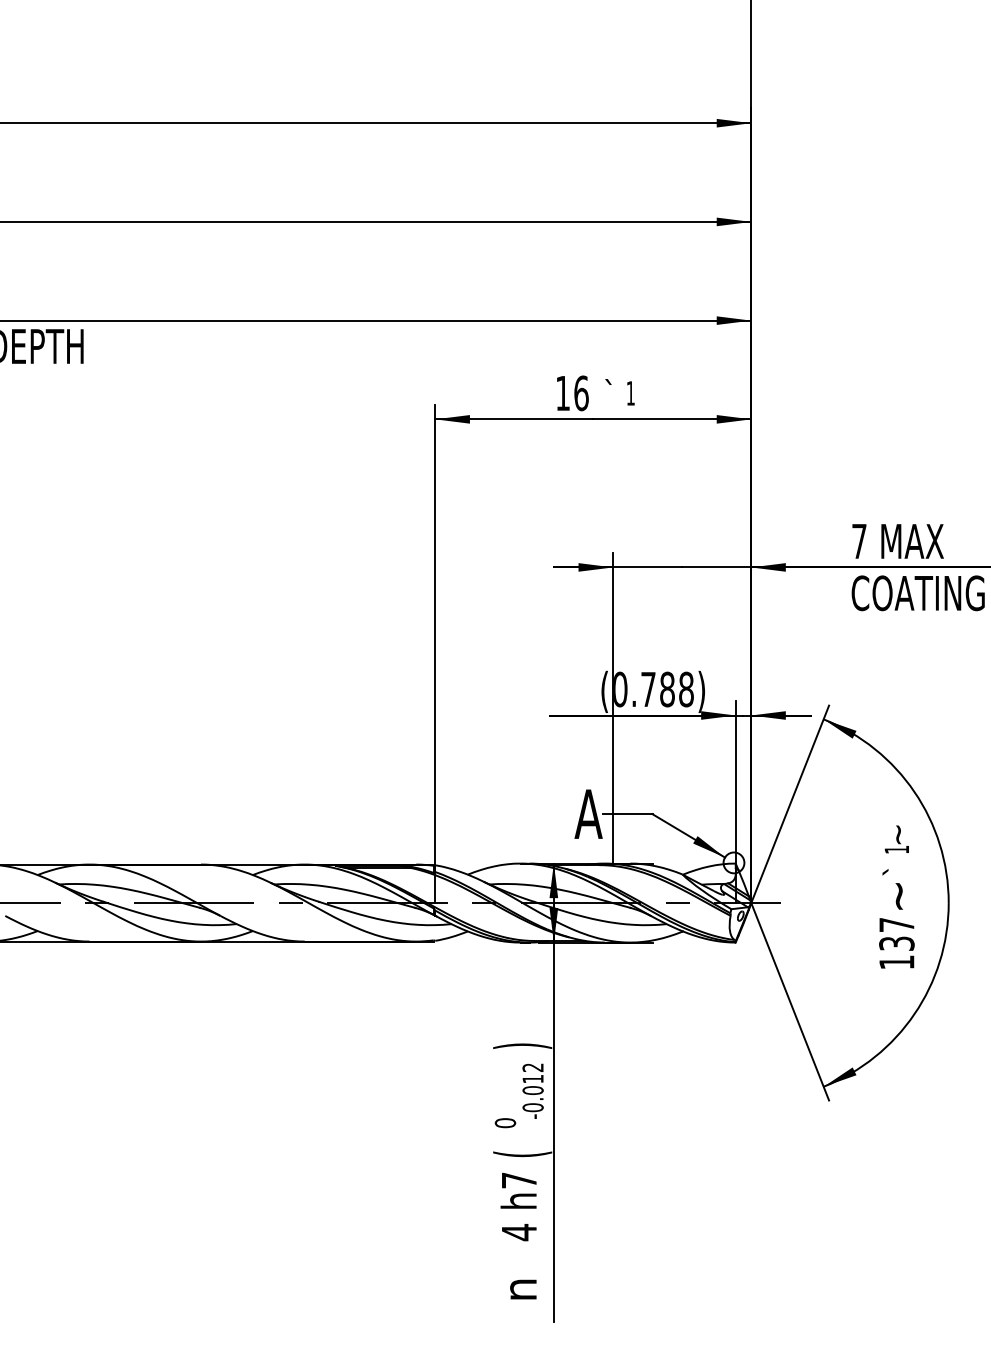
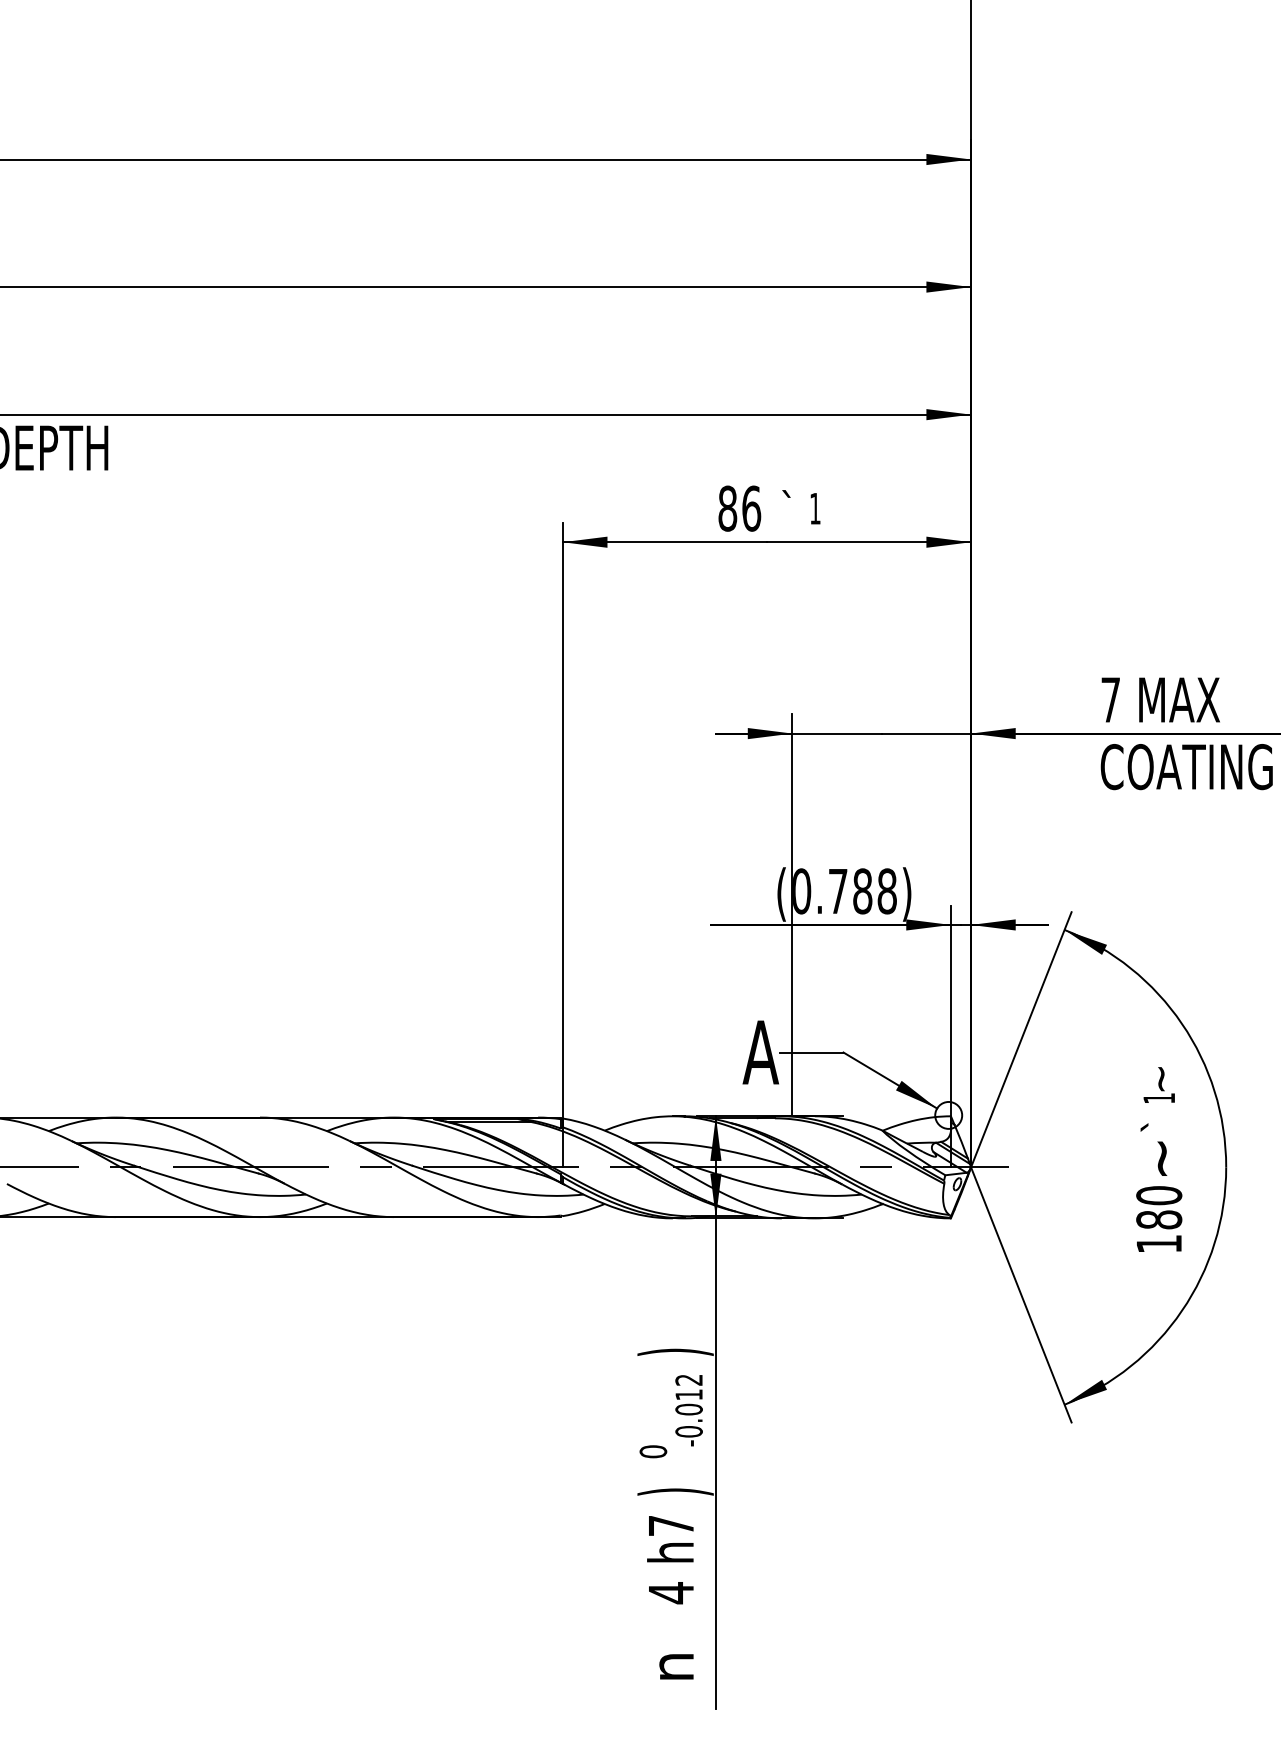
text: (562, 393) -> (727, 508), 16 -> 86
text: (897, 934) -> (1159, 1207), 137 -> 180
text: (522, 1153) -> (675, 1491), ( -> )

